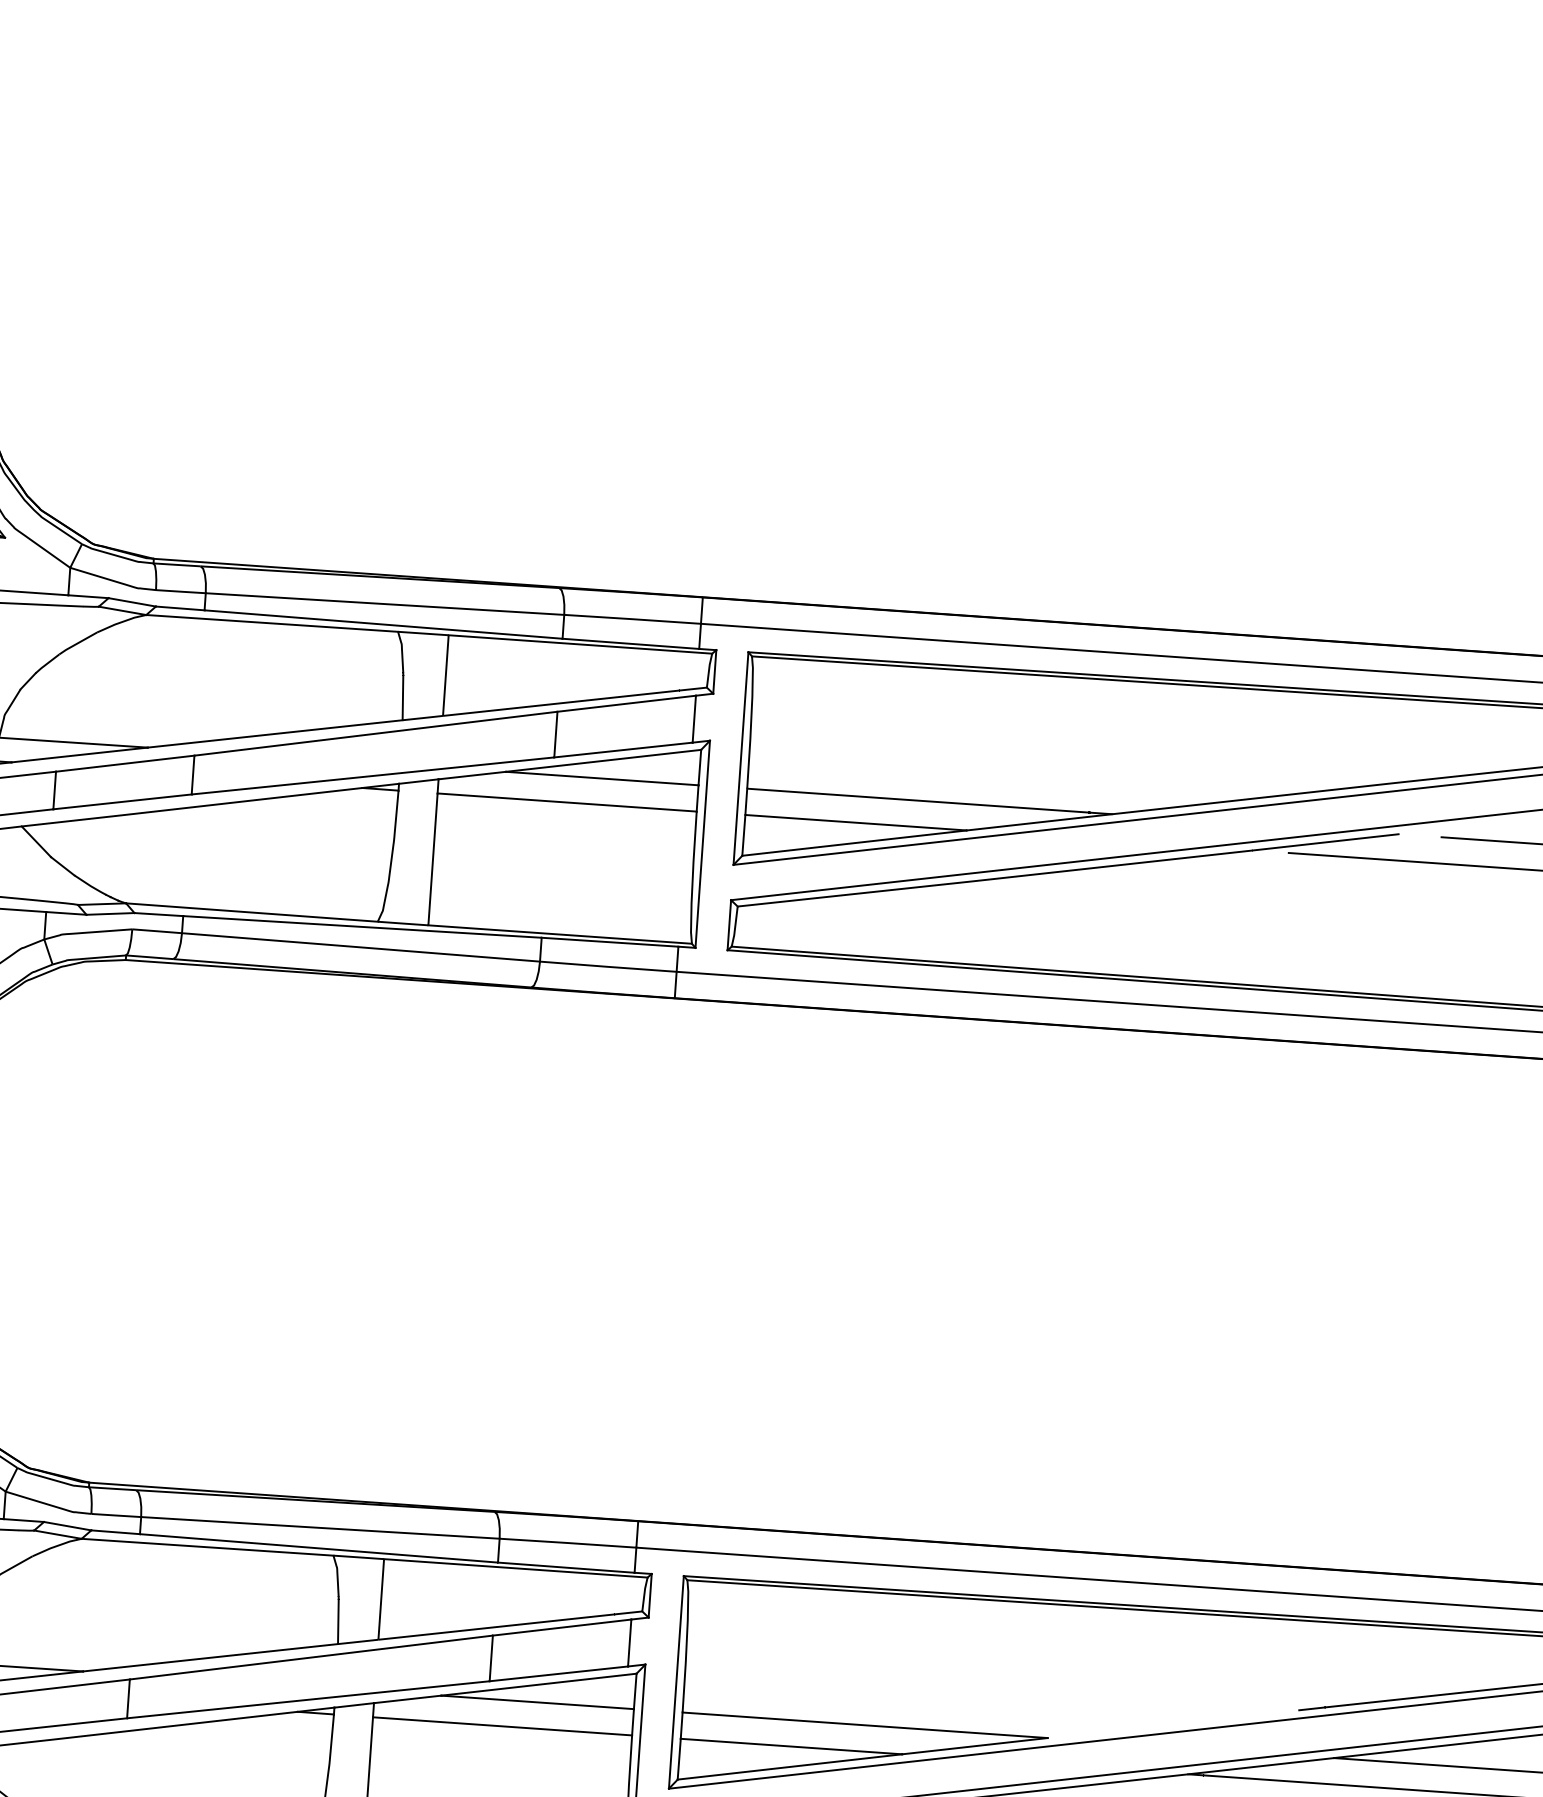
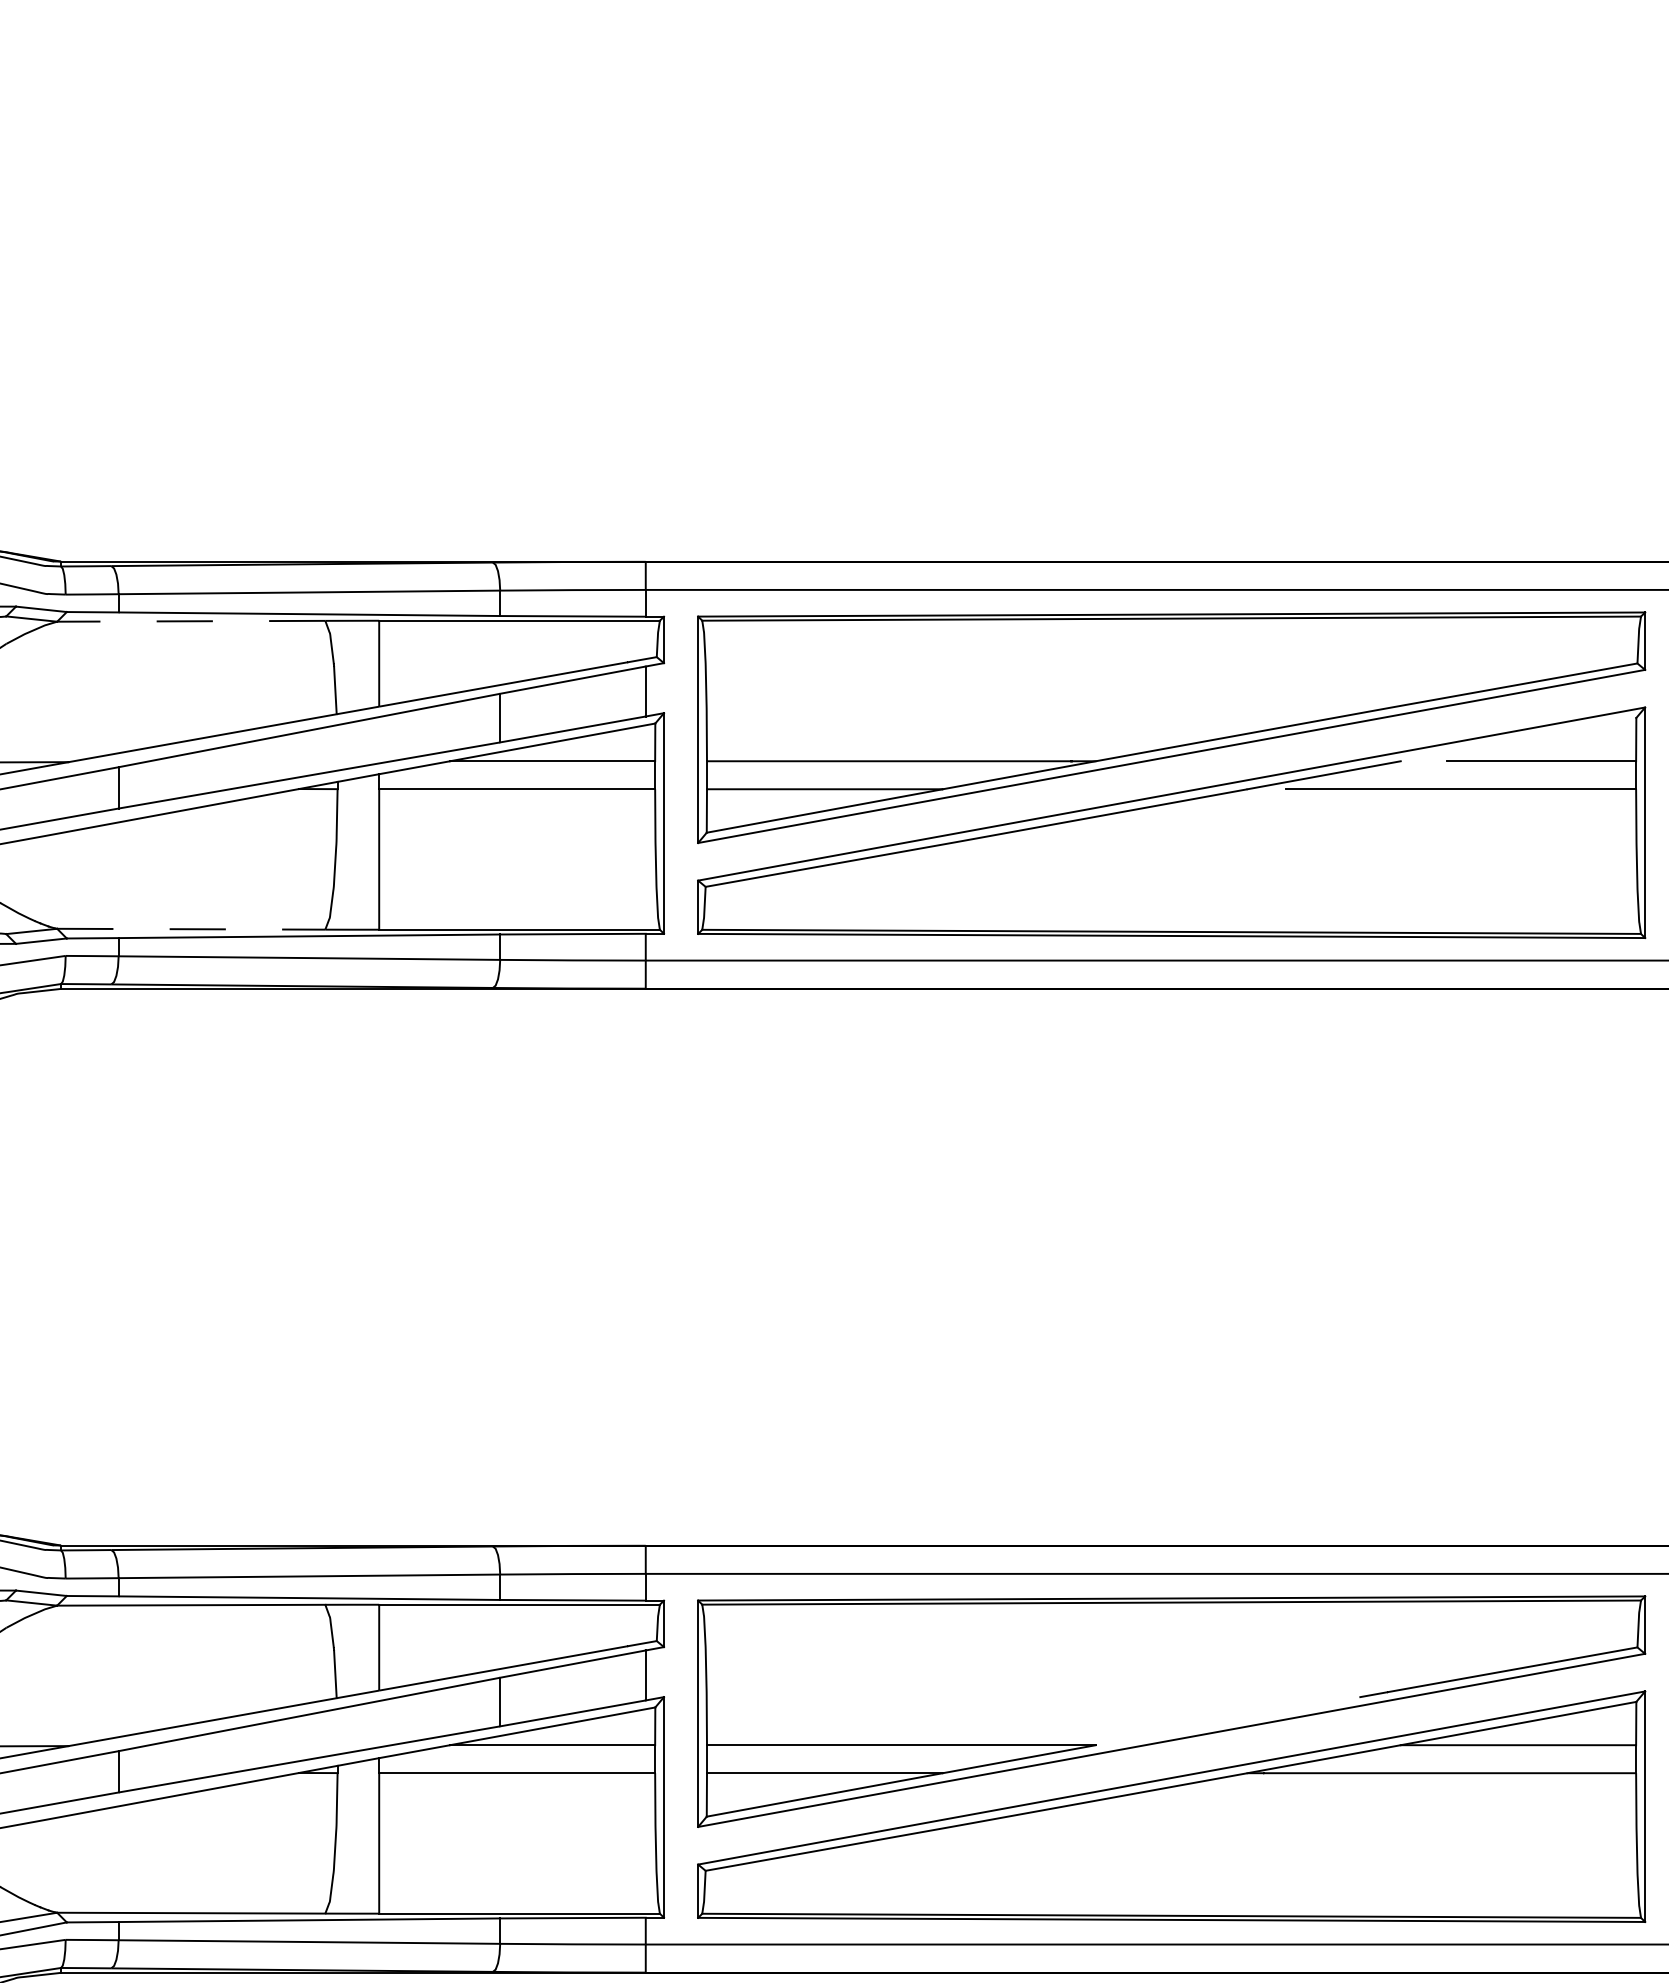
line: (271, 623) -> (190, 621), solid -> dashed
line: (252, 912) -> (191, 929), solid -> dashed

